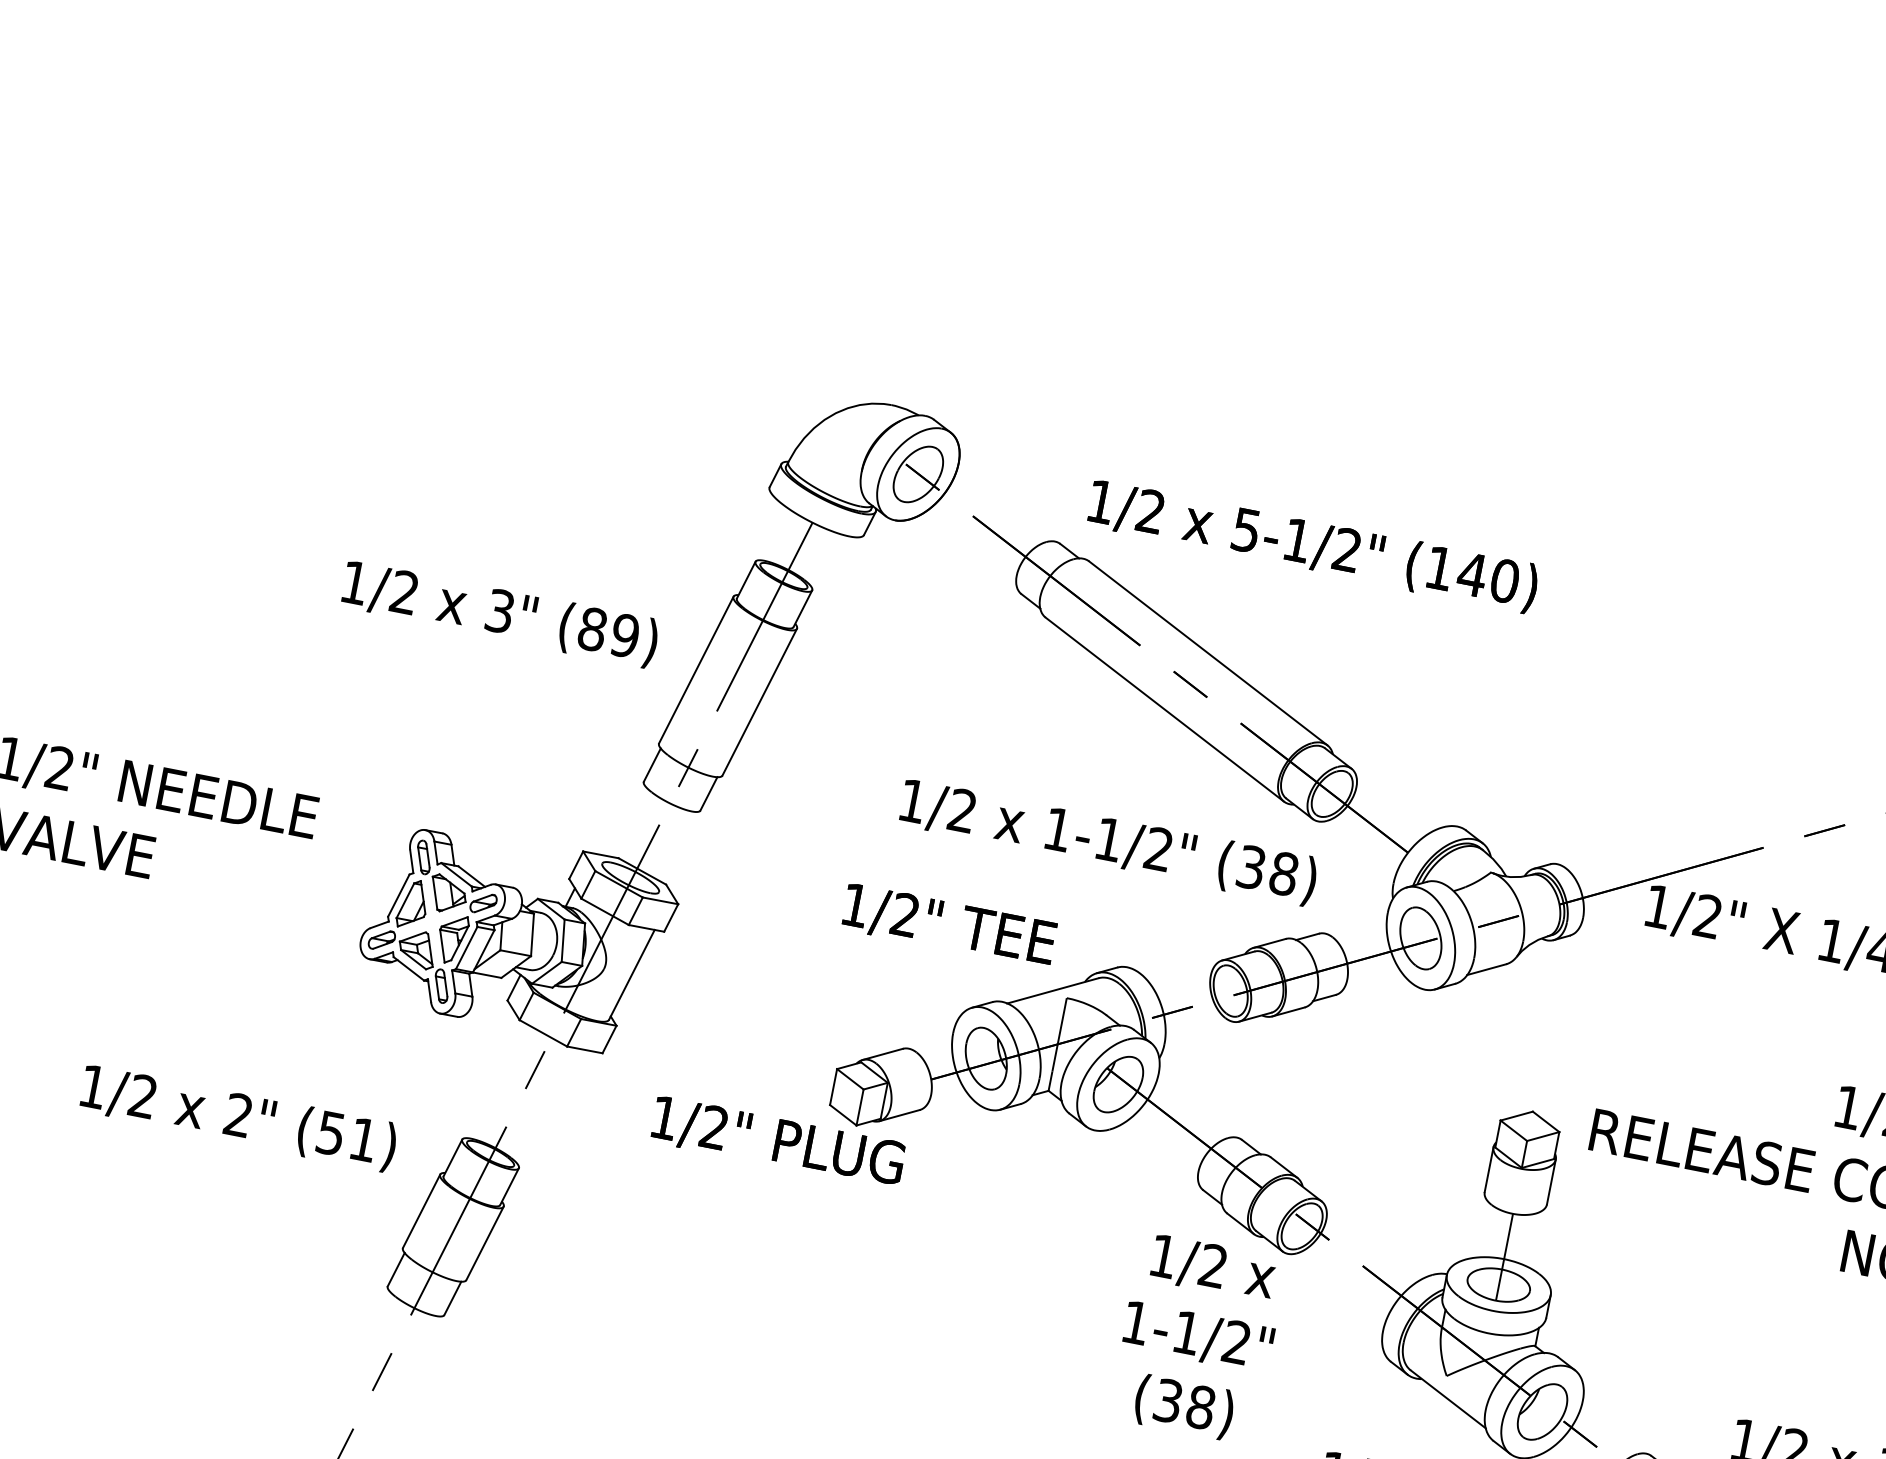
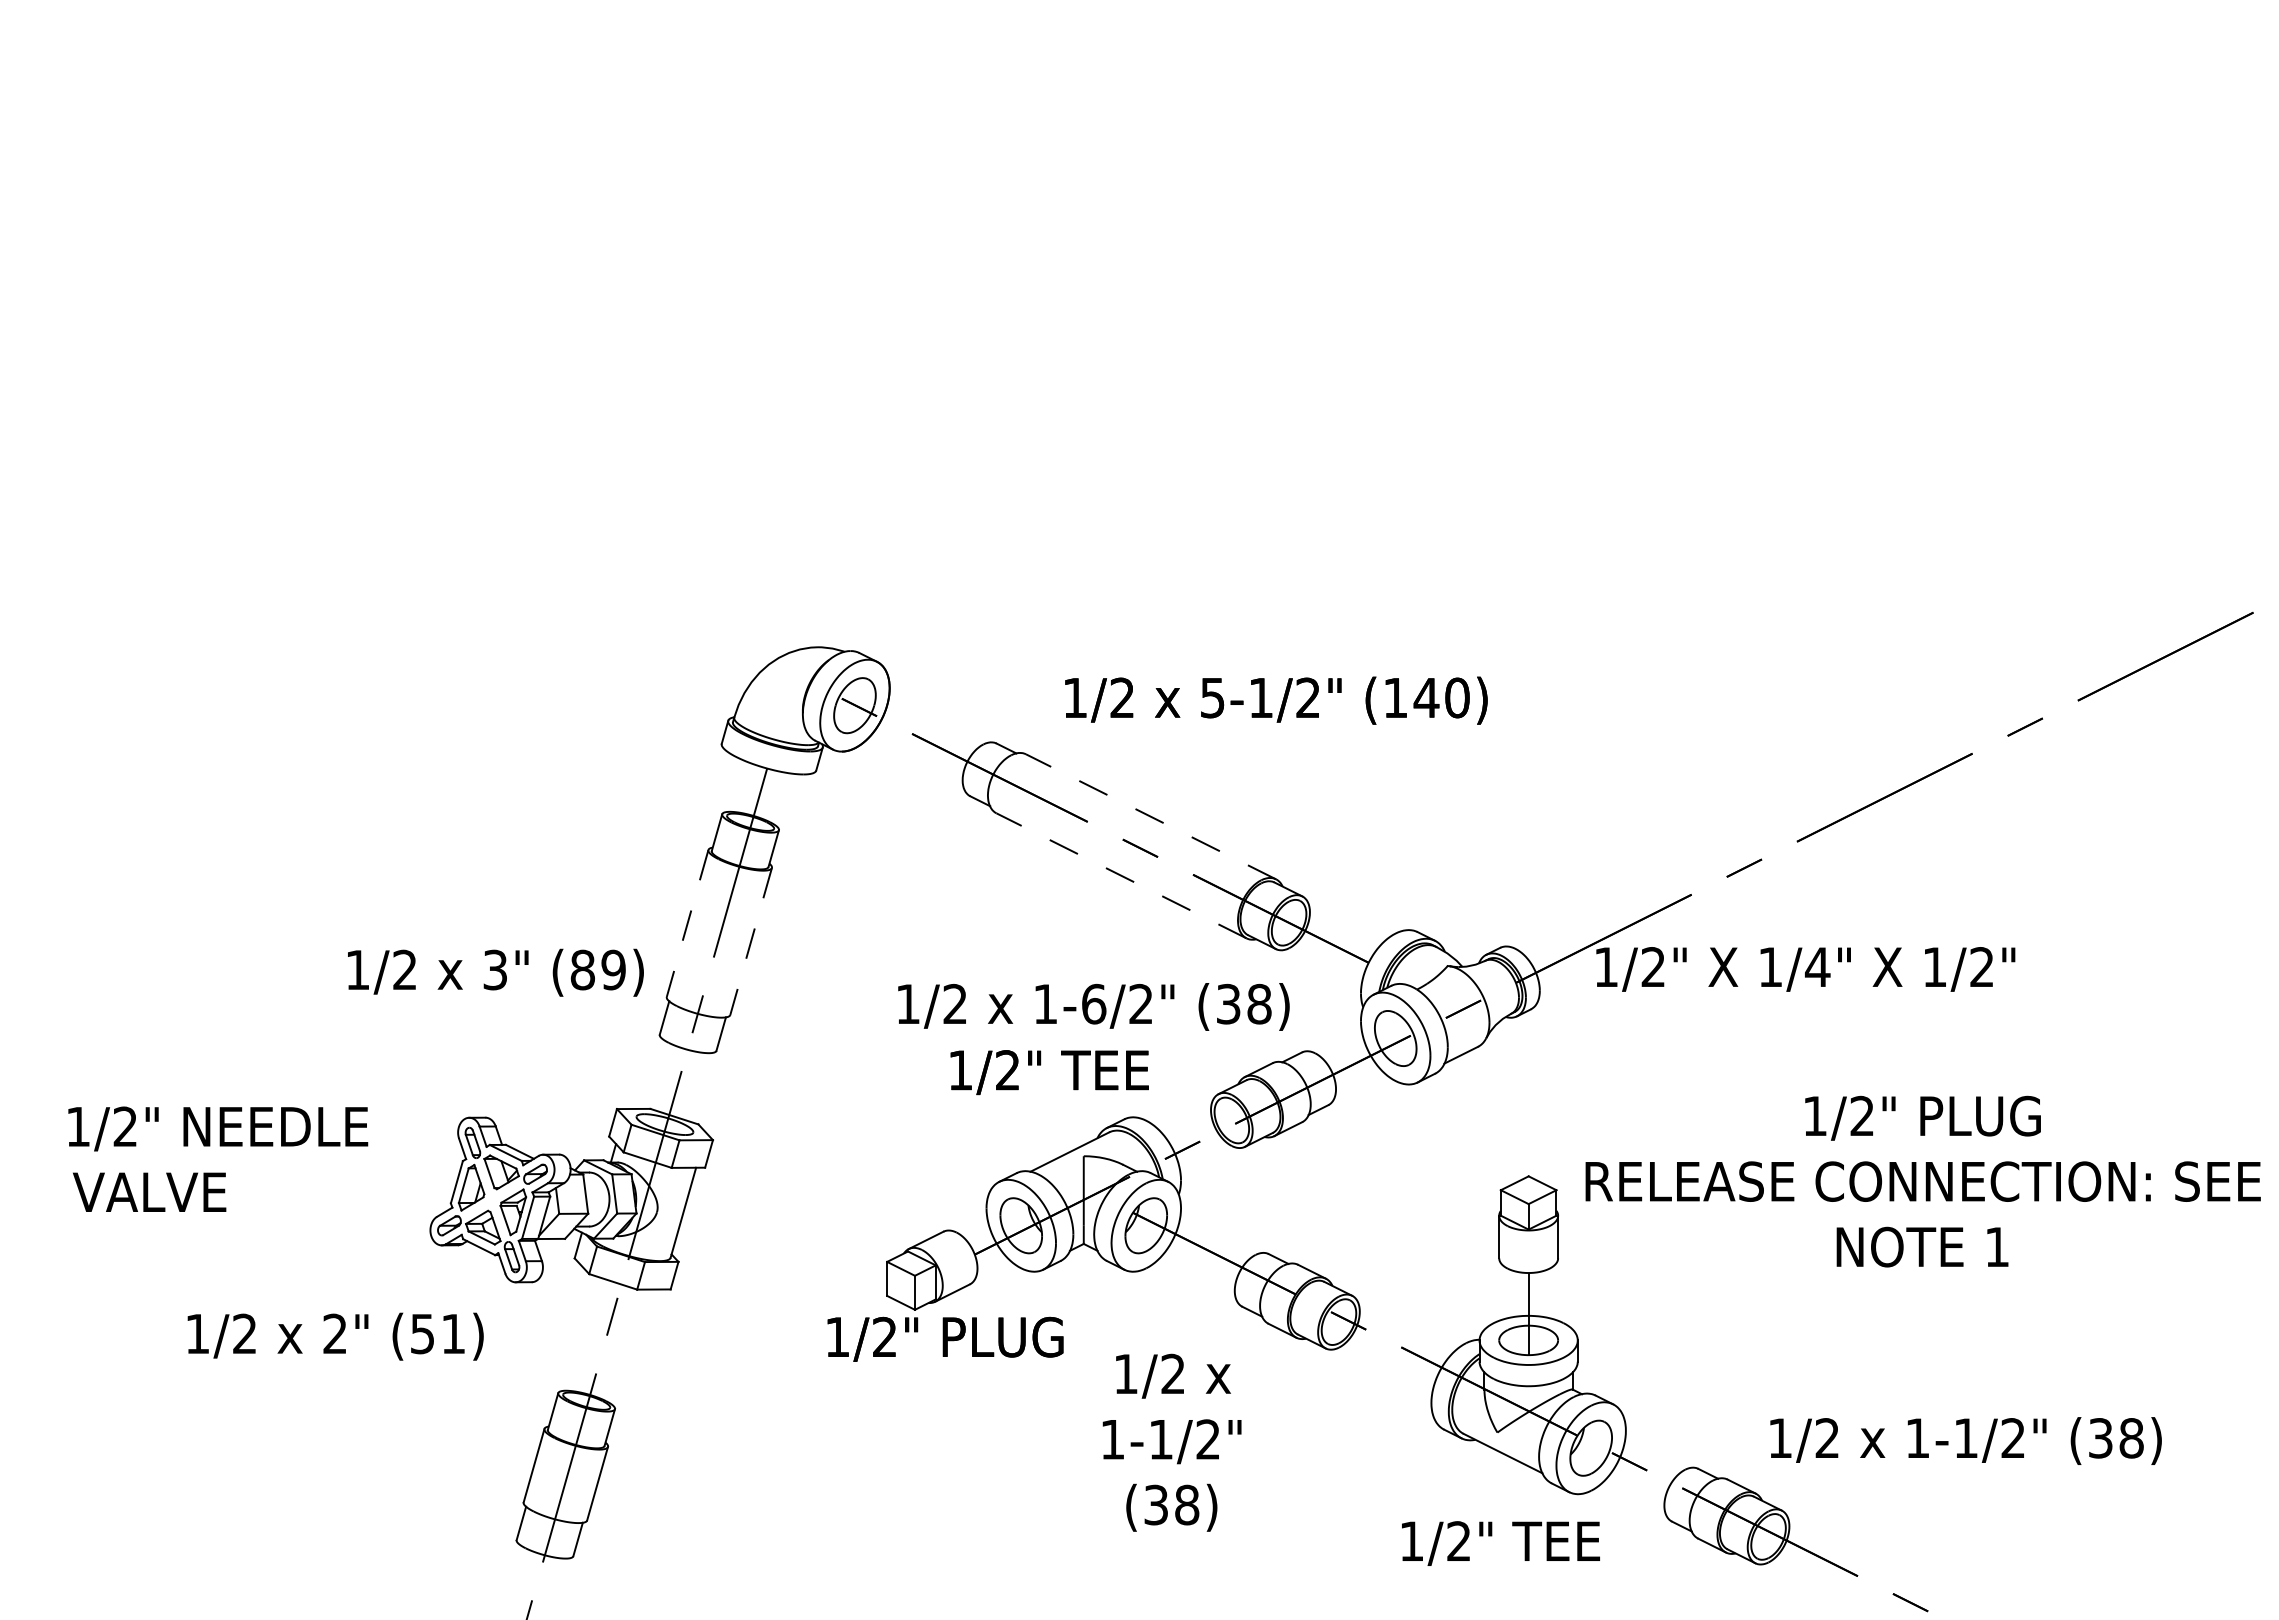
text: (1313, 546) -> (1276, 700), moved
text: (499, 613) -> (495, 972), moved
line: (1208, 653) -> (1151, 816), solid -> dashed
line: (696, 671) -> (687, 924), solid -> dashed
line: (759, 702) -> (750, 941), solid -> dashed
line: (1164, 709) -> (1121, 875), solid -> dashed
text: (1109, 838) -> (1094, 1003), 1-1/2" -> 1-6/2"
text: (948, 925) -> (1049, 1072), moved
text: (238, 1118) -> (335, 1336), moved
text: (778, 1141) -> (945, 1338), moved
text: (1197, 1337) -> (1171, 1442), moved

